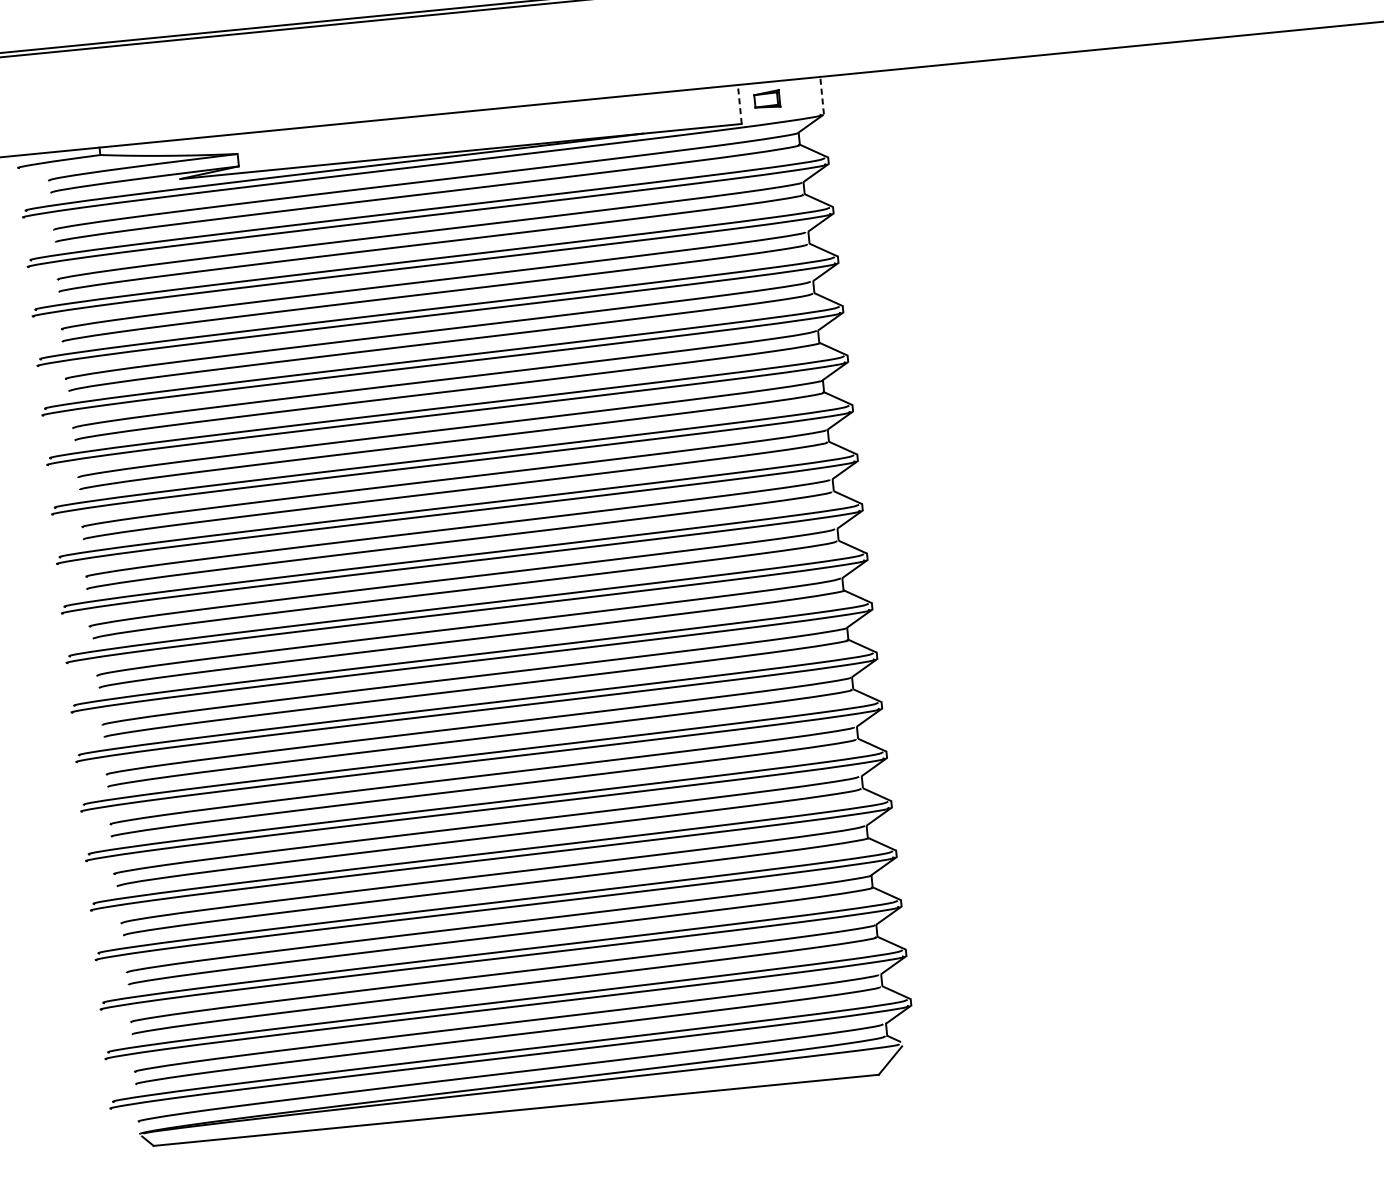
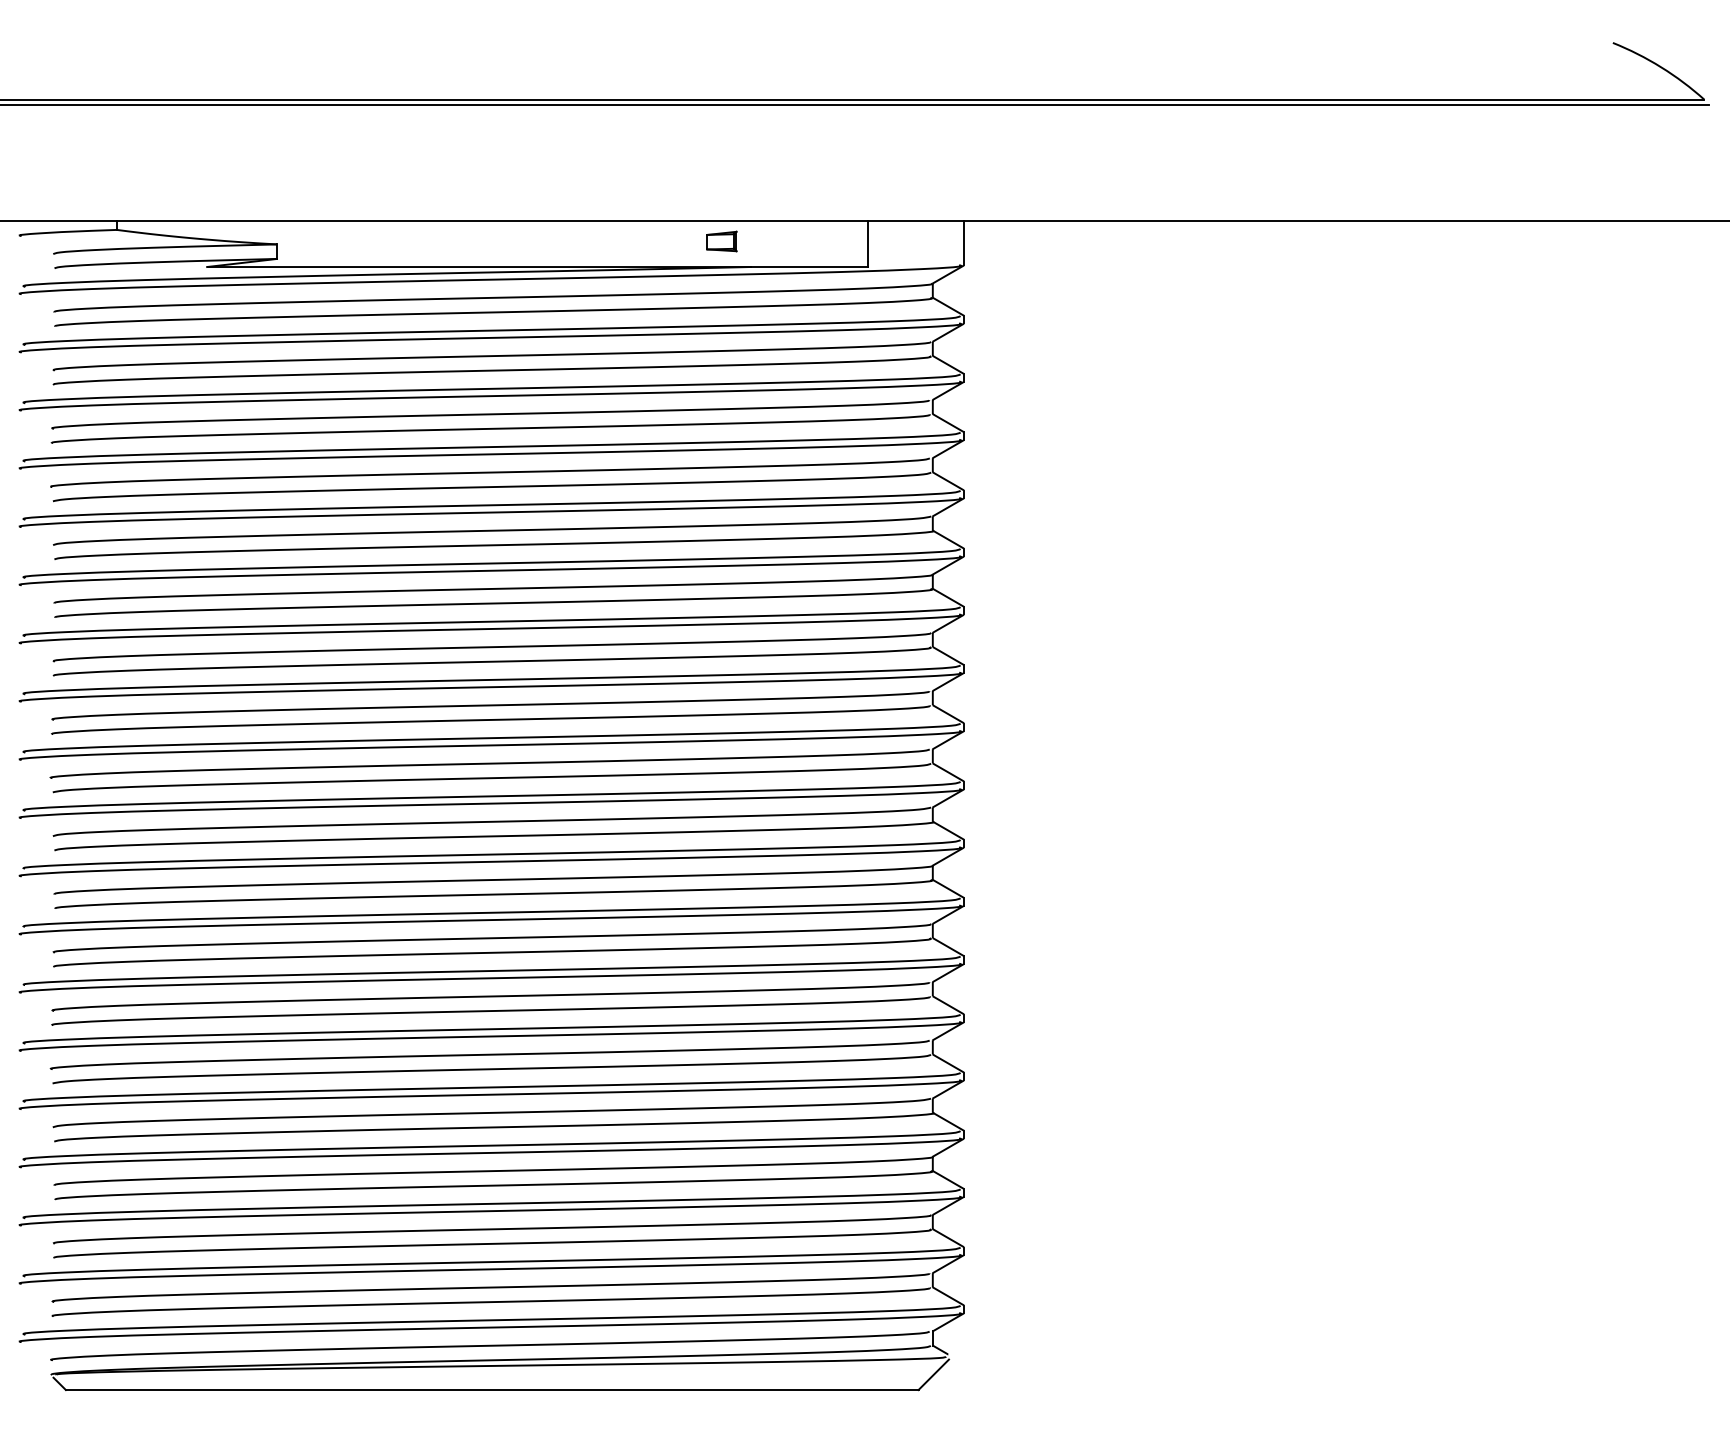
line: (822, 95) -> (964, 243), dashed -> solid
part: (766, 99) -> (721, 241), moved
line: (739, 104) -> (867, 244), dashed -> solid

